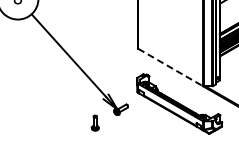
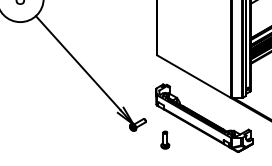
line: (170, 67) -> (194, 76), dashed -> solid
part: (94, 122) -> (164, 139), moved

